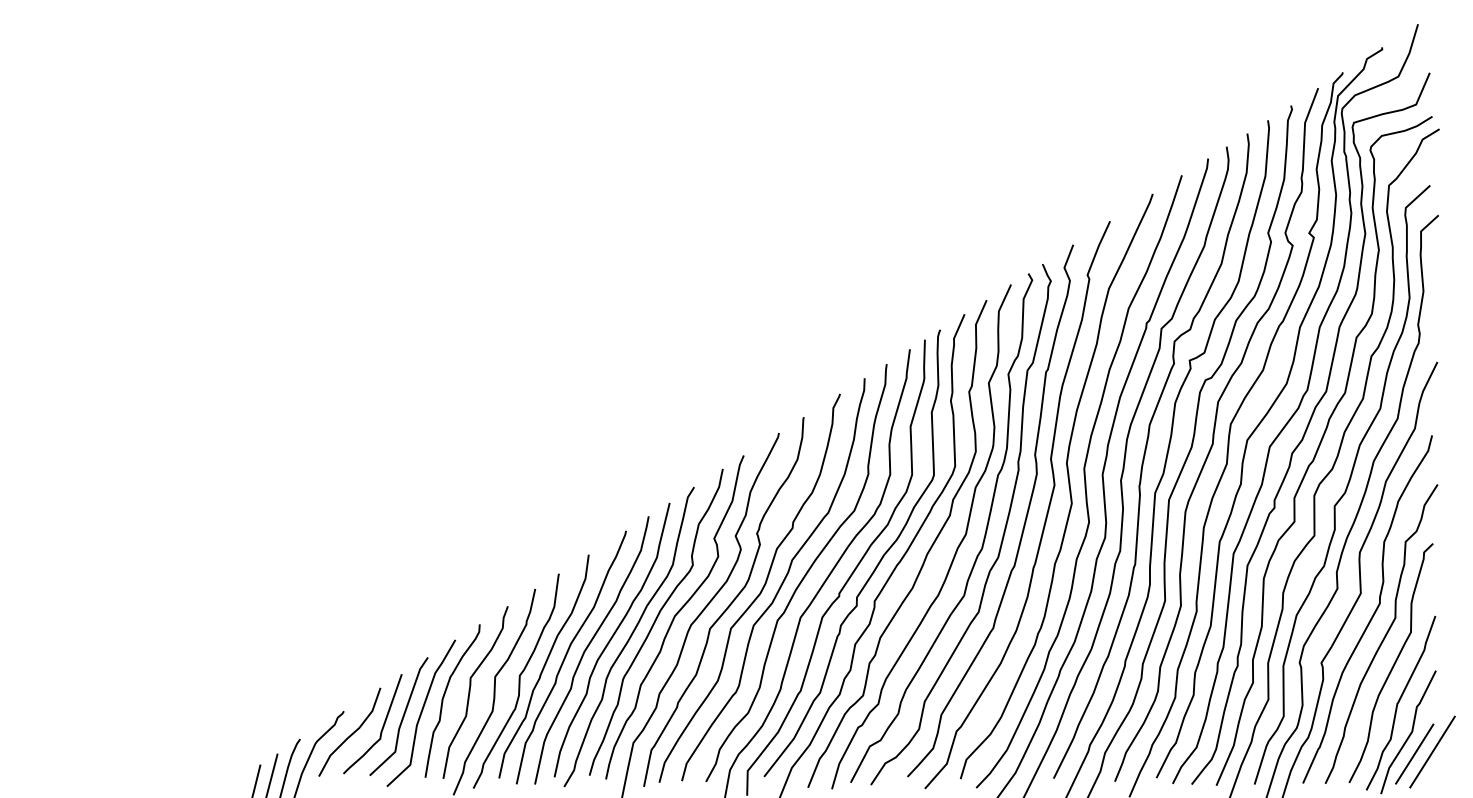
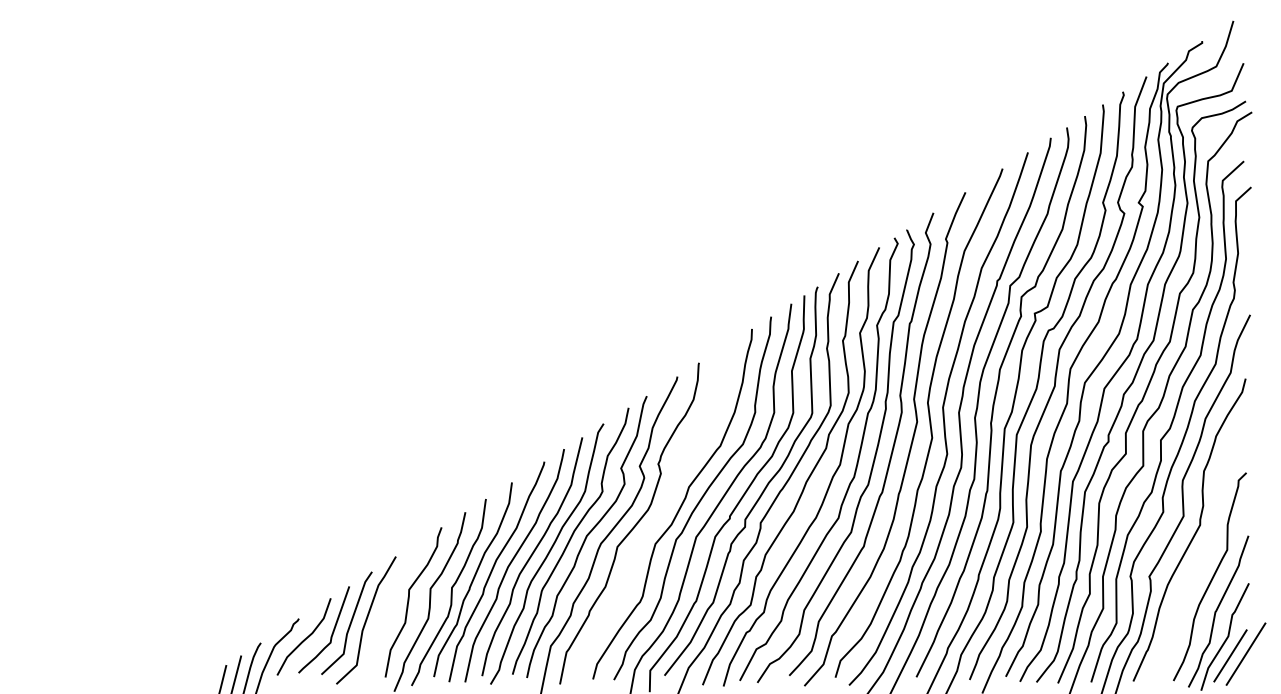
curve: (758, 593) -> (659, 516), removed
curve: (1383, 636) -> (1203, 553), removed
curve: (444, 698) -> (386, 607), removed

